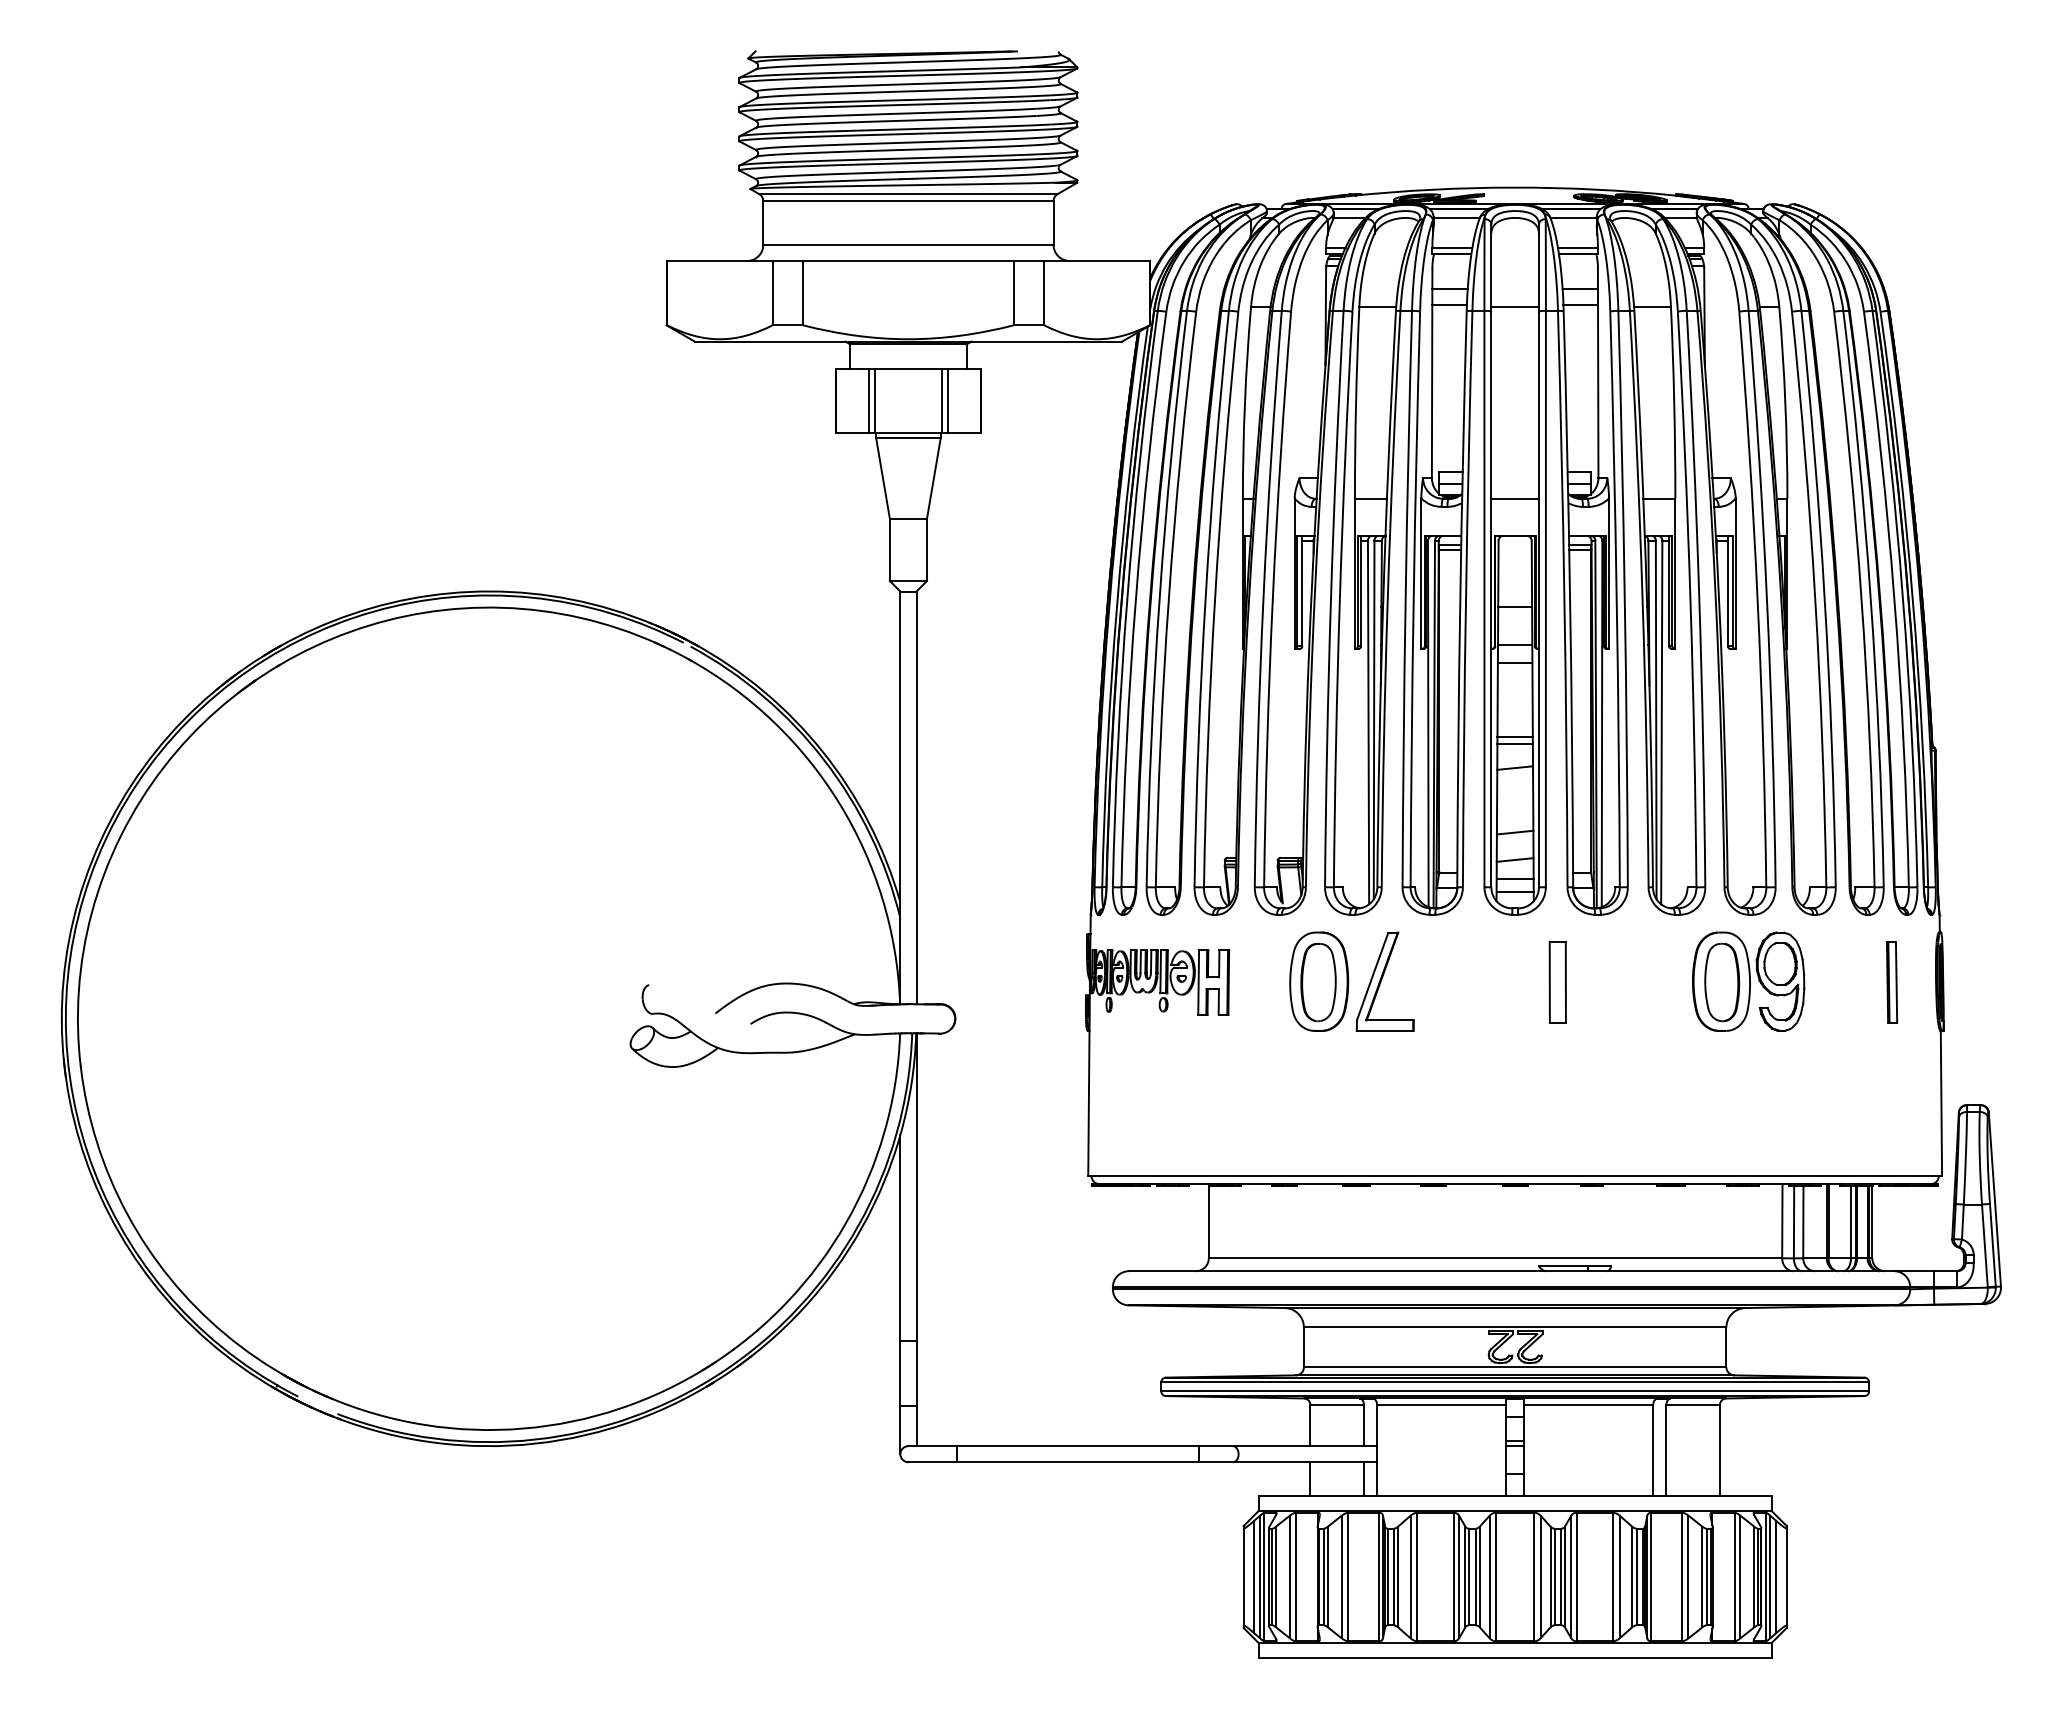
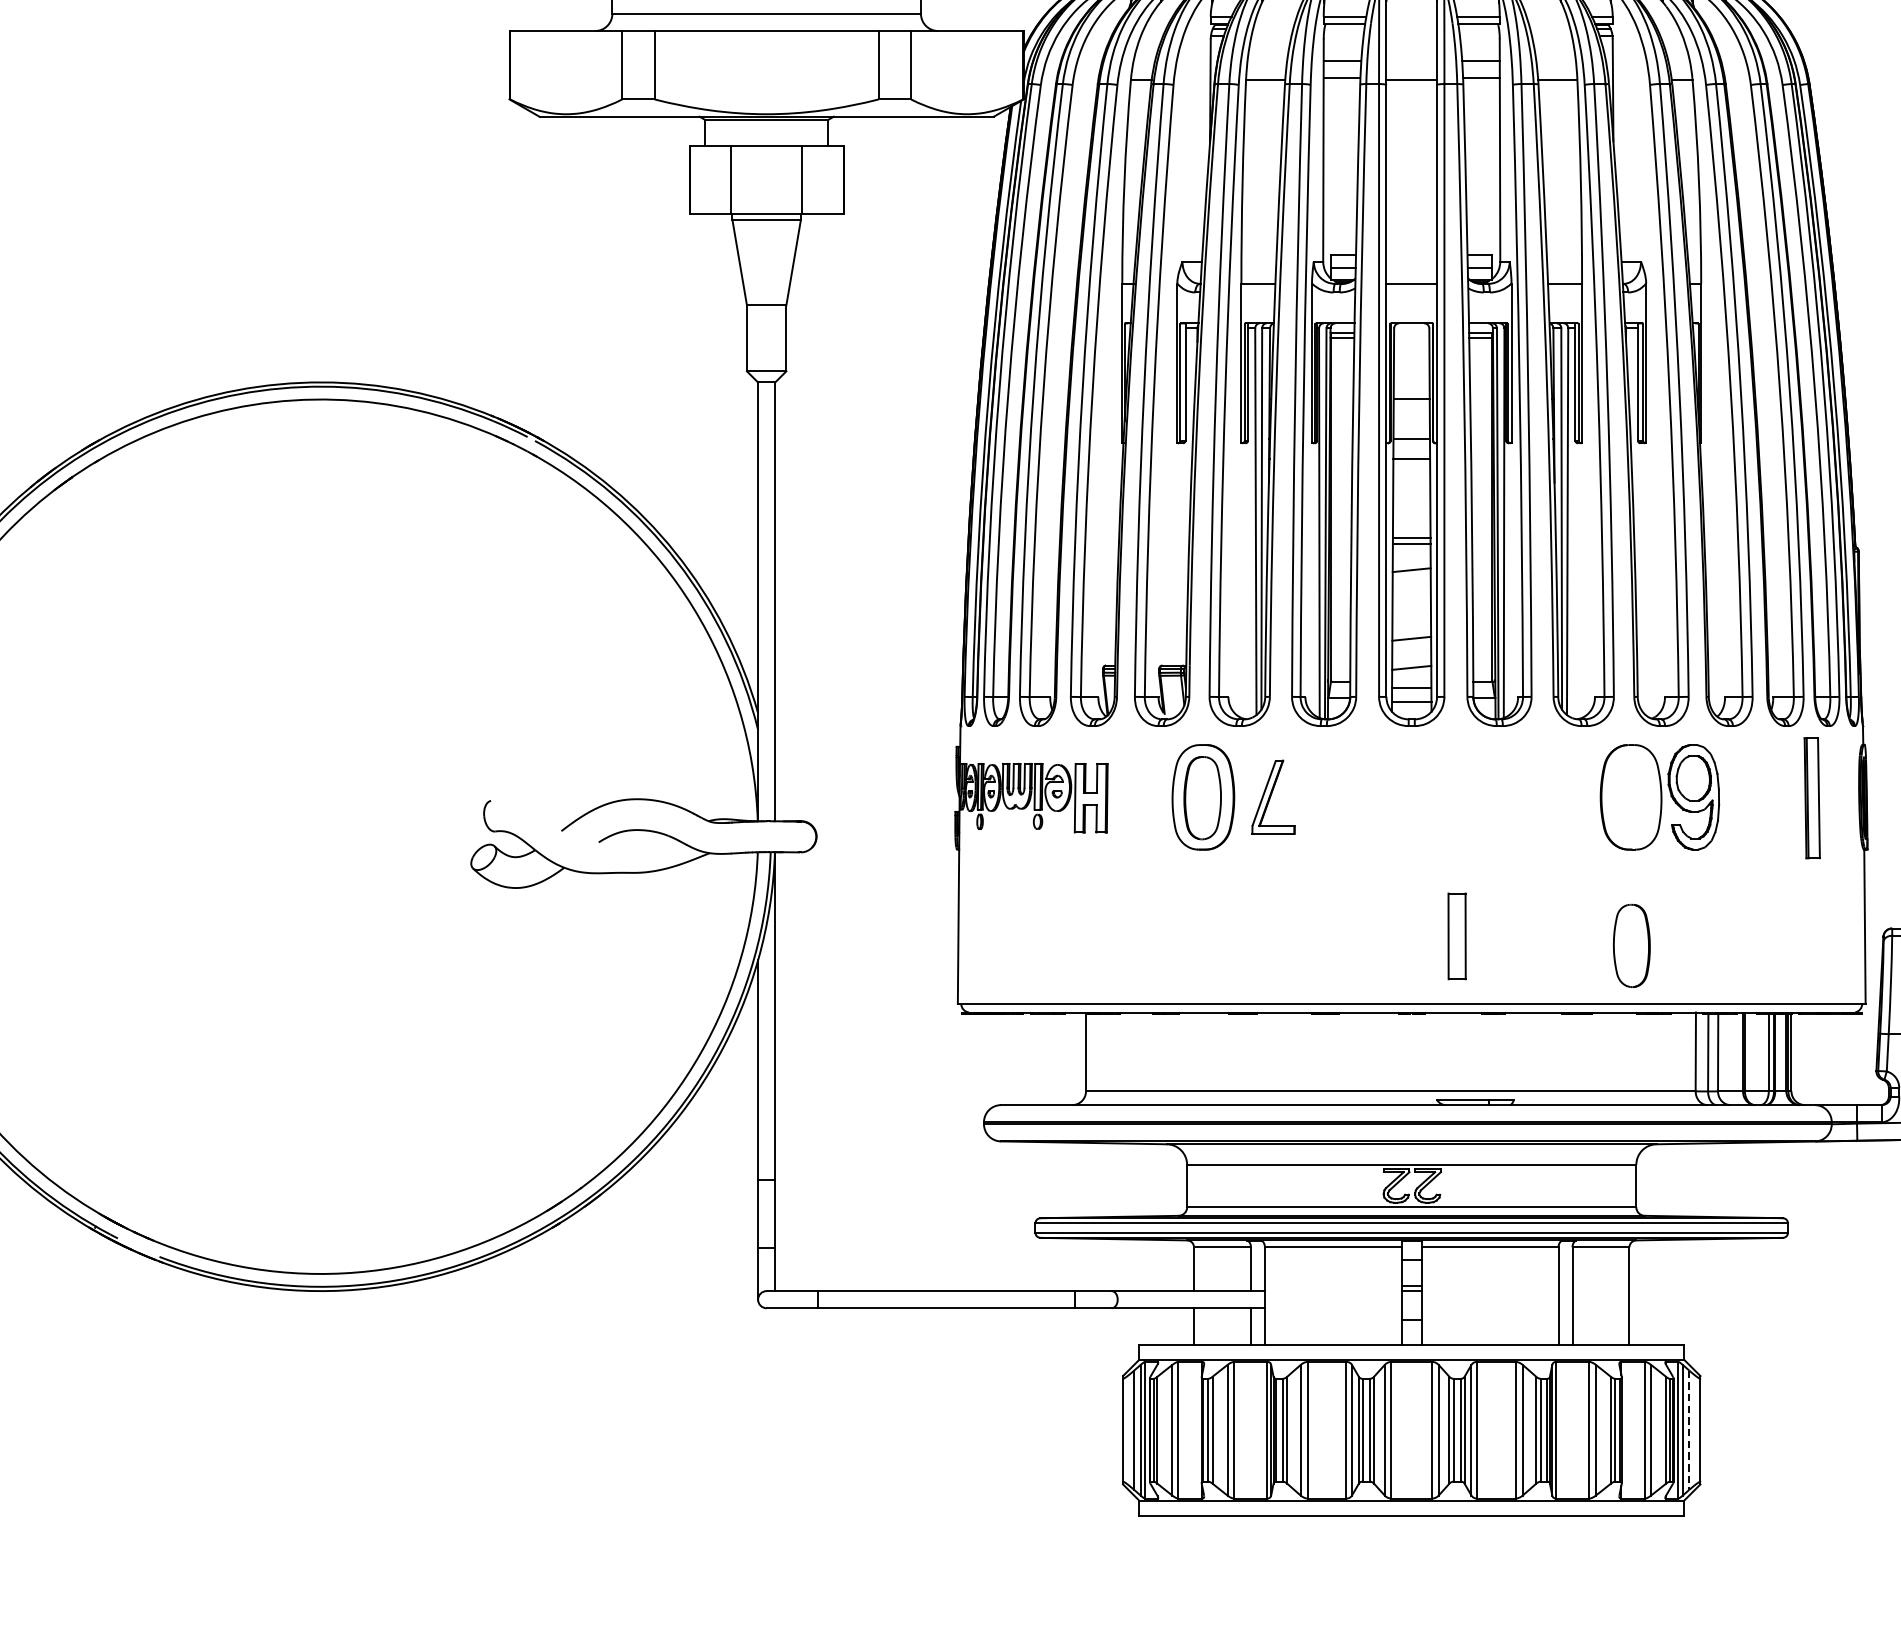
line: (869, 400) -> (725, 179), removed
line: (947, 400) -> (808, 179), removed
part: (1384, 981) -> (1272, 797), size x0.7
part: (1557, 982) -> (1456, 936), moved
part: (1721, 982) -> (1631, 945), moved
part: (1892, 982) -> (1812, 798), size x1.4
line: (1776, 1577) -> (1689, 1430), solid -> dashed

